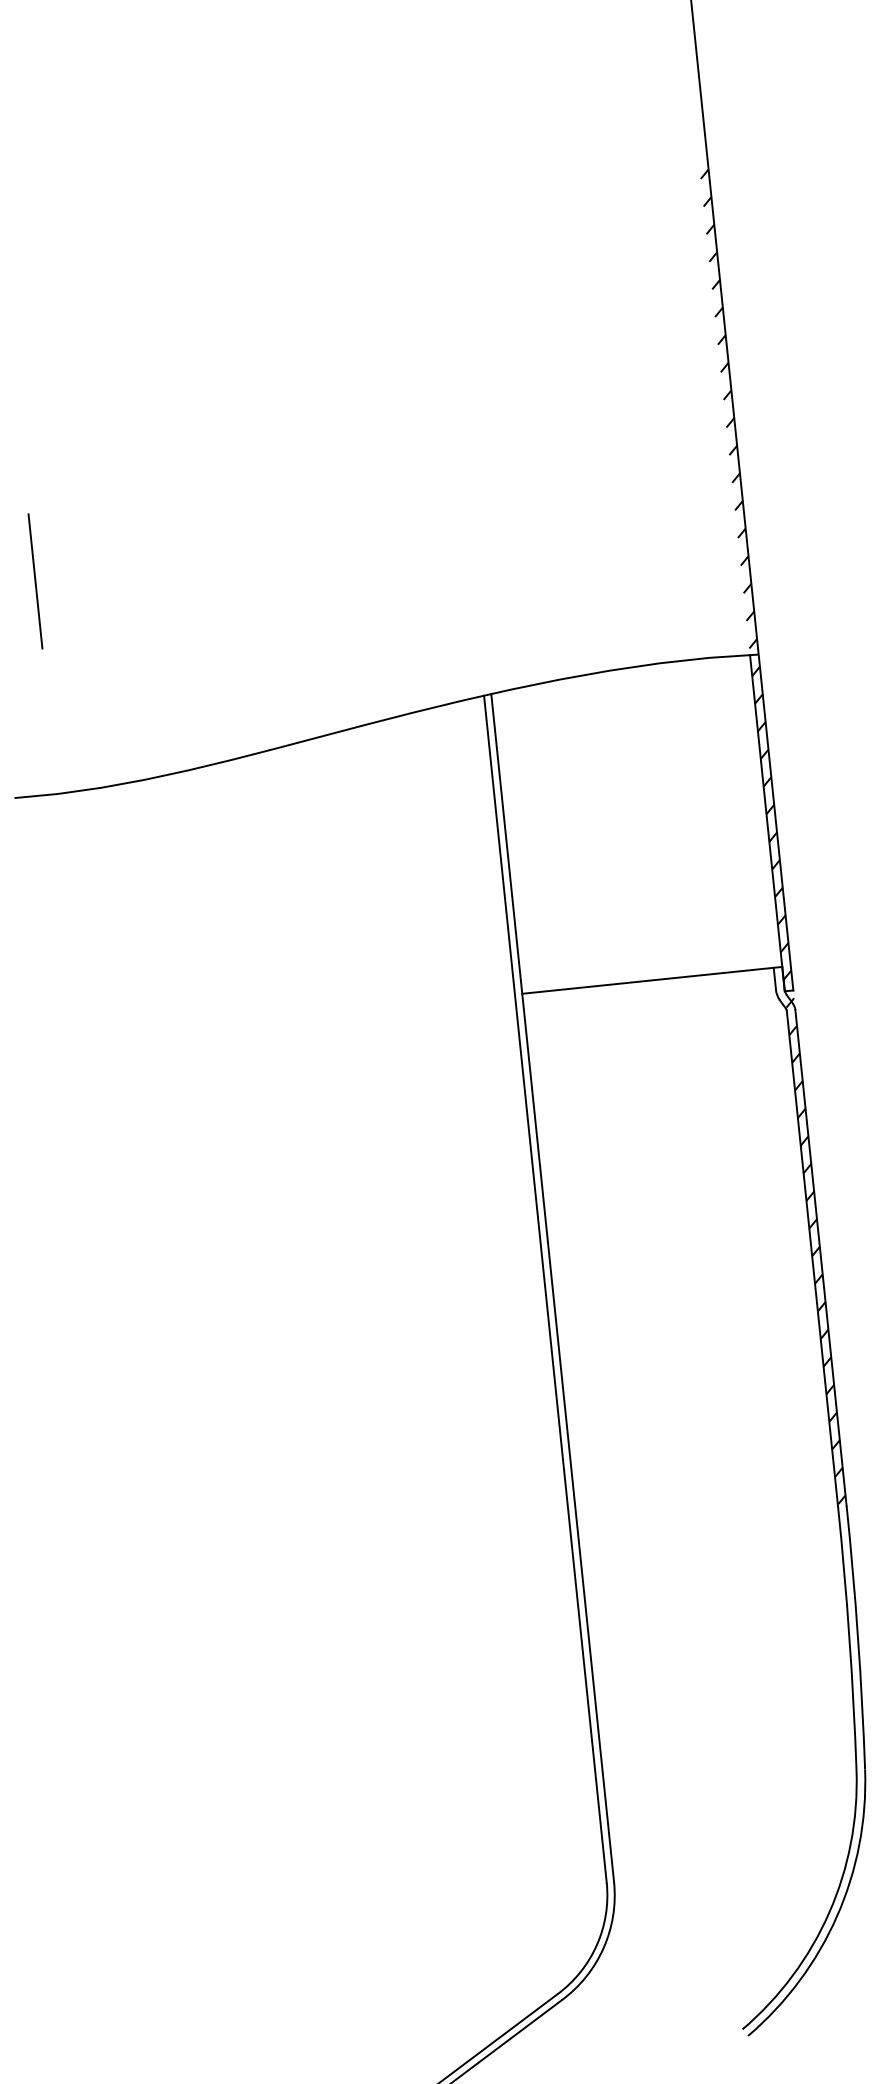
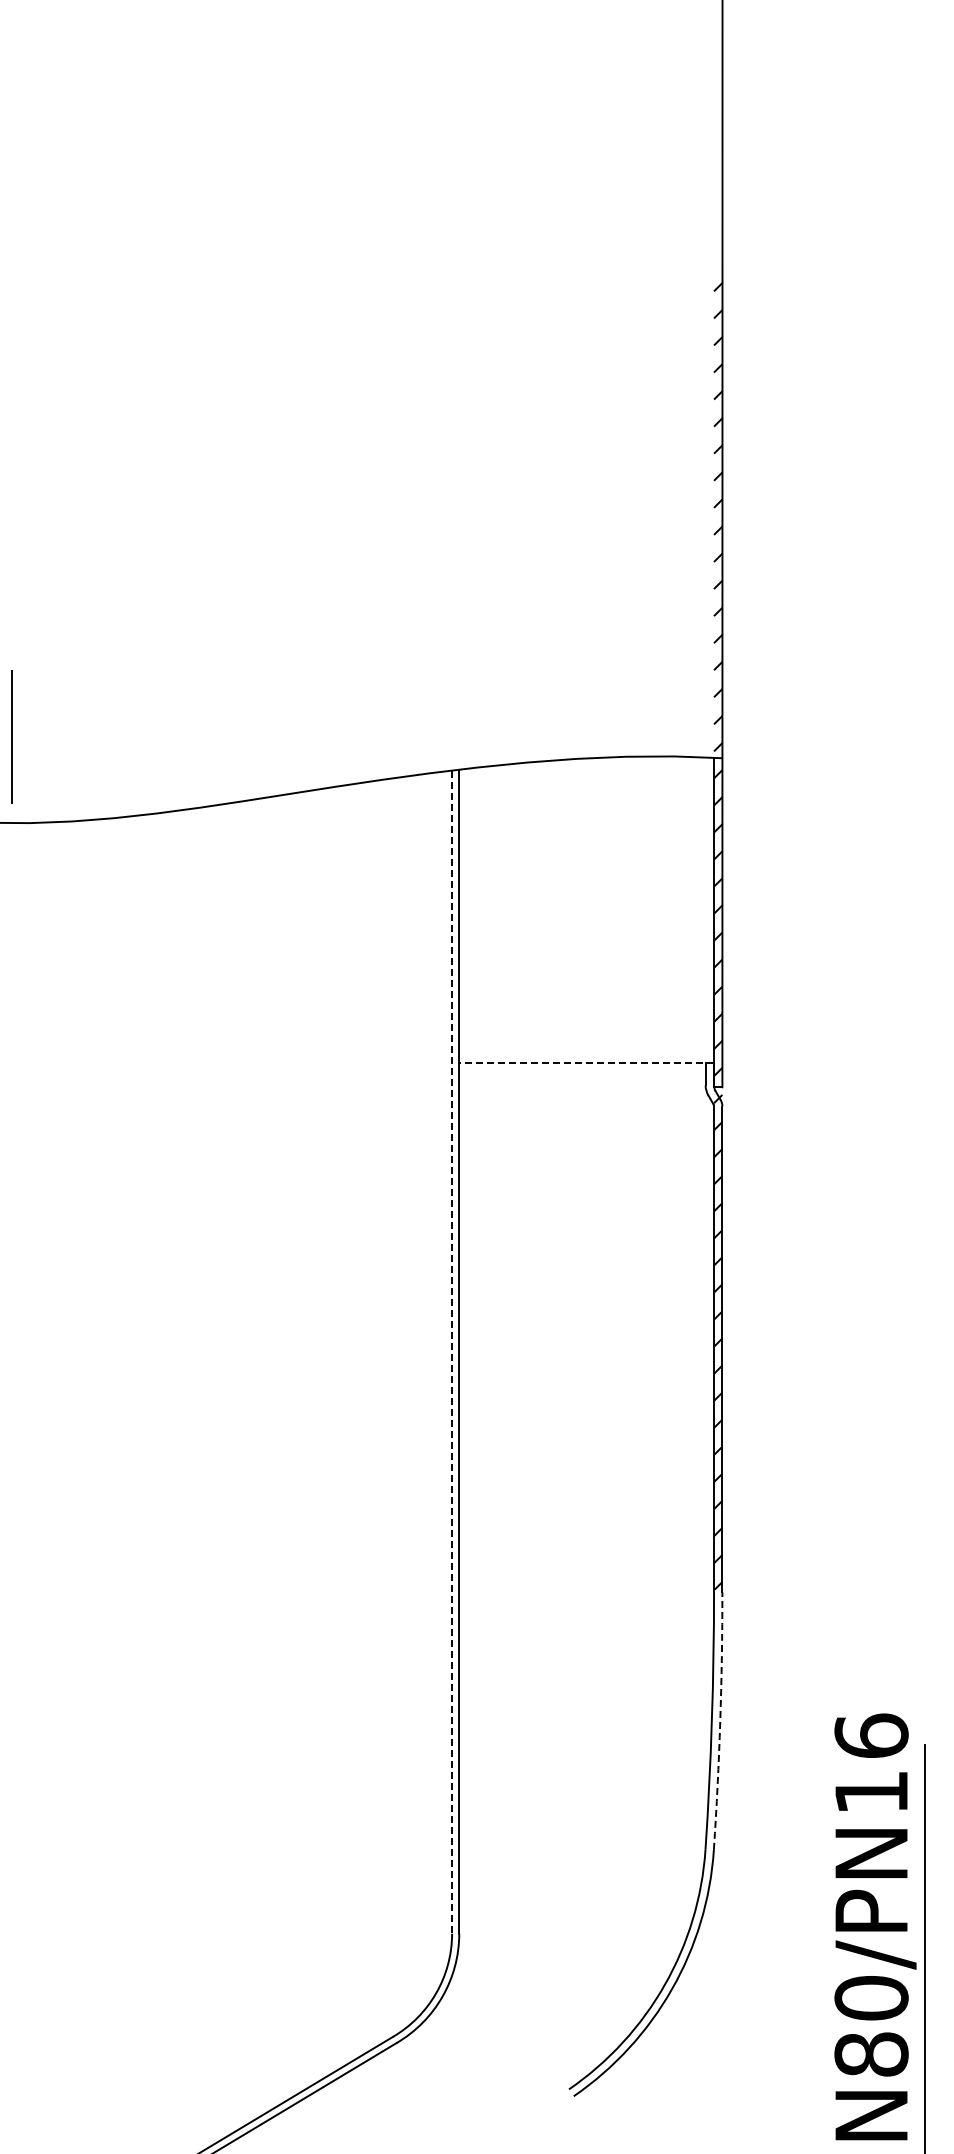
line: (35, 581) -> (11, 736), moved
line: (652, 980) -> (586, 1063), solid -> dashed
line: (545, 1289) -> (452, 1352), solid -> dashed
arc: (858, 1637) -> (720, 1721), solid -> dashed

